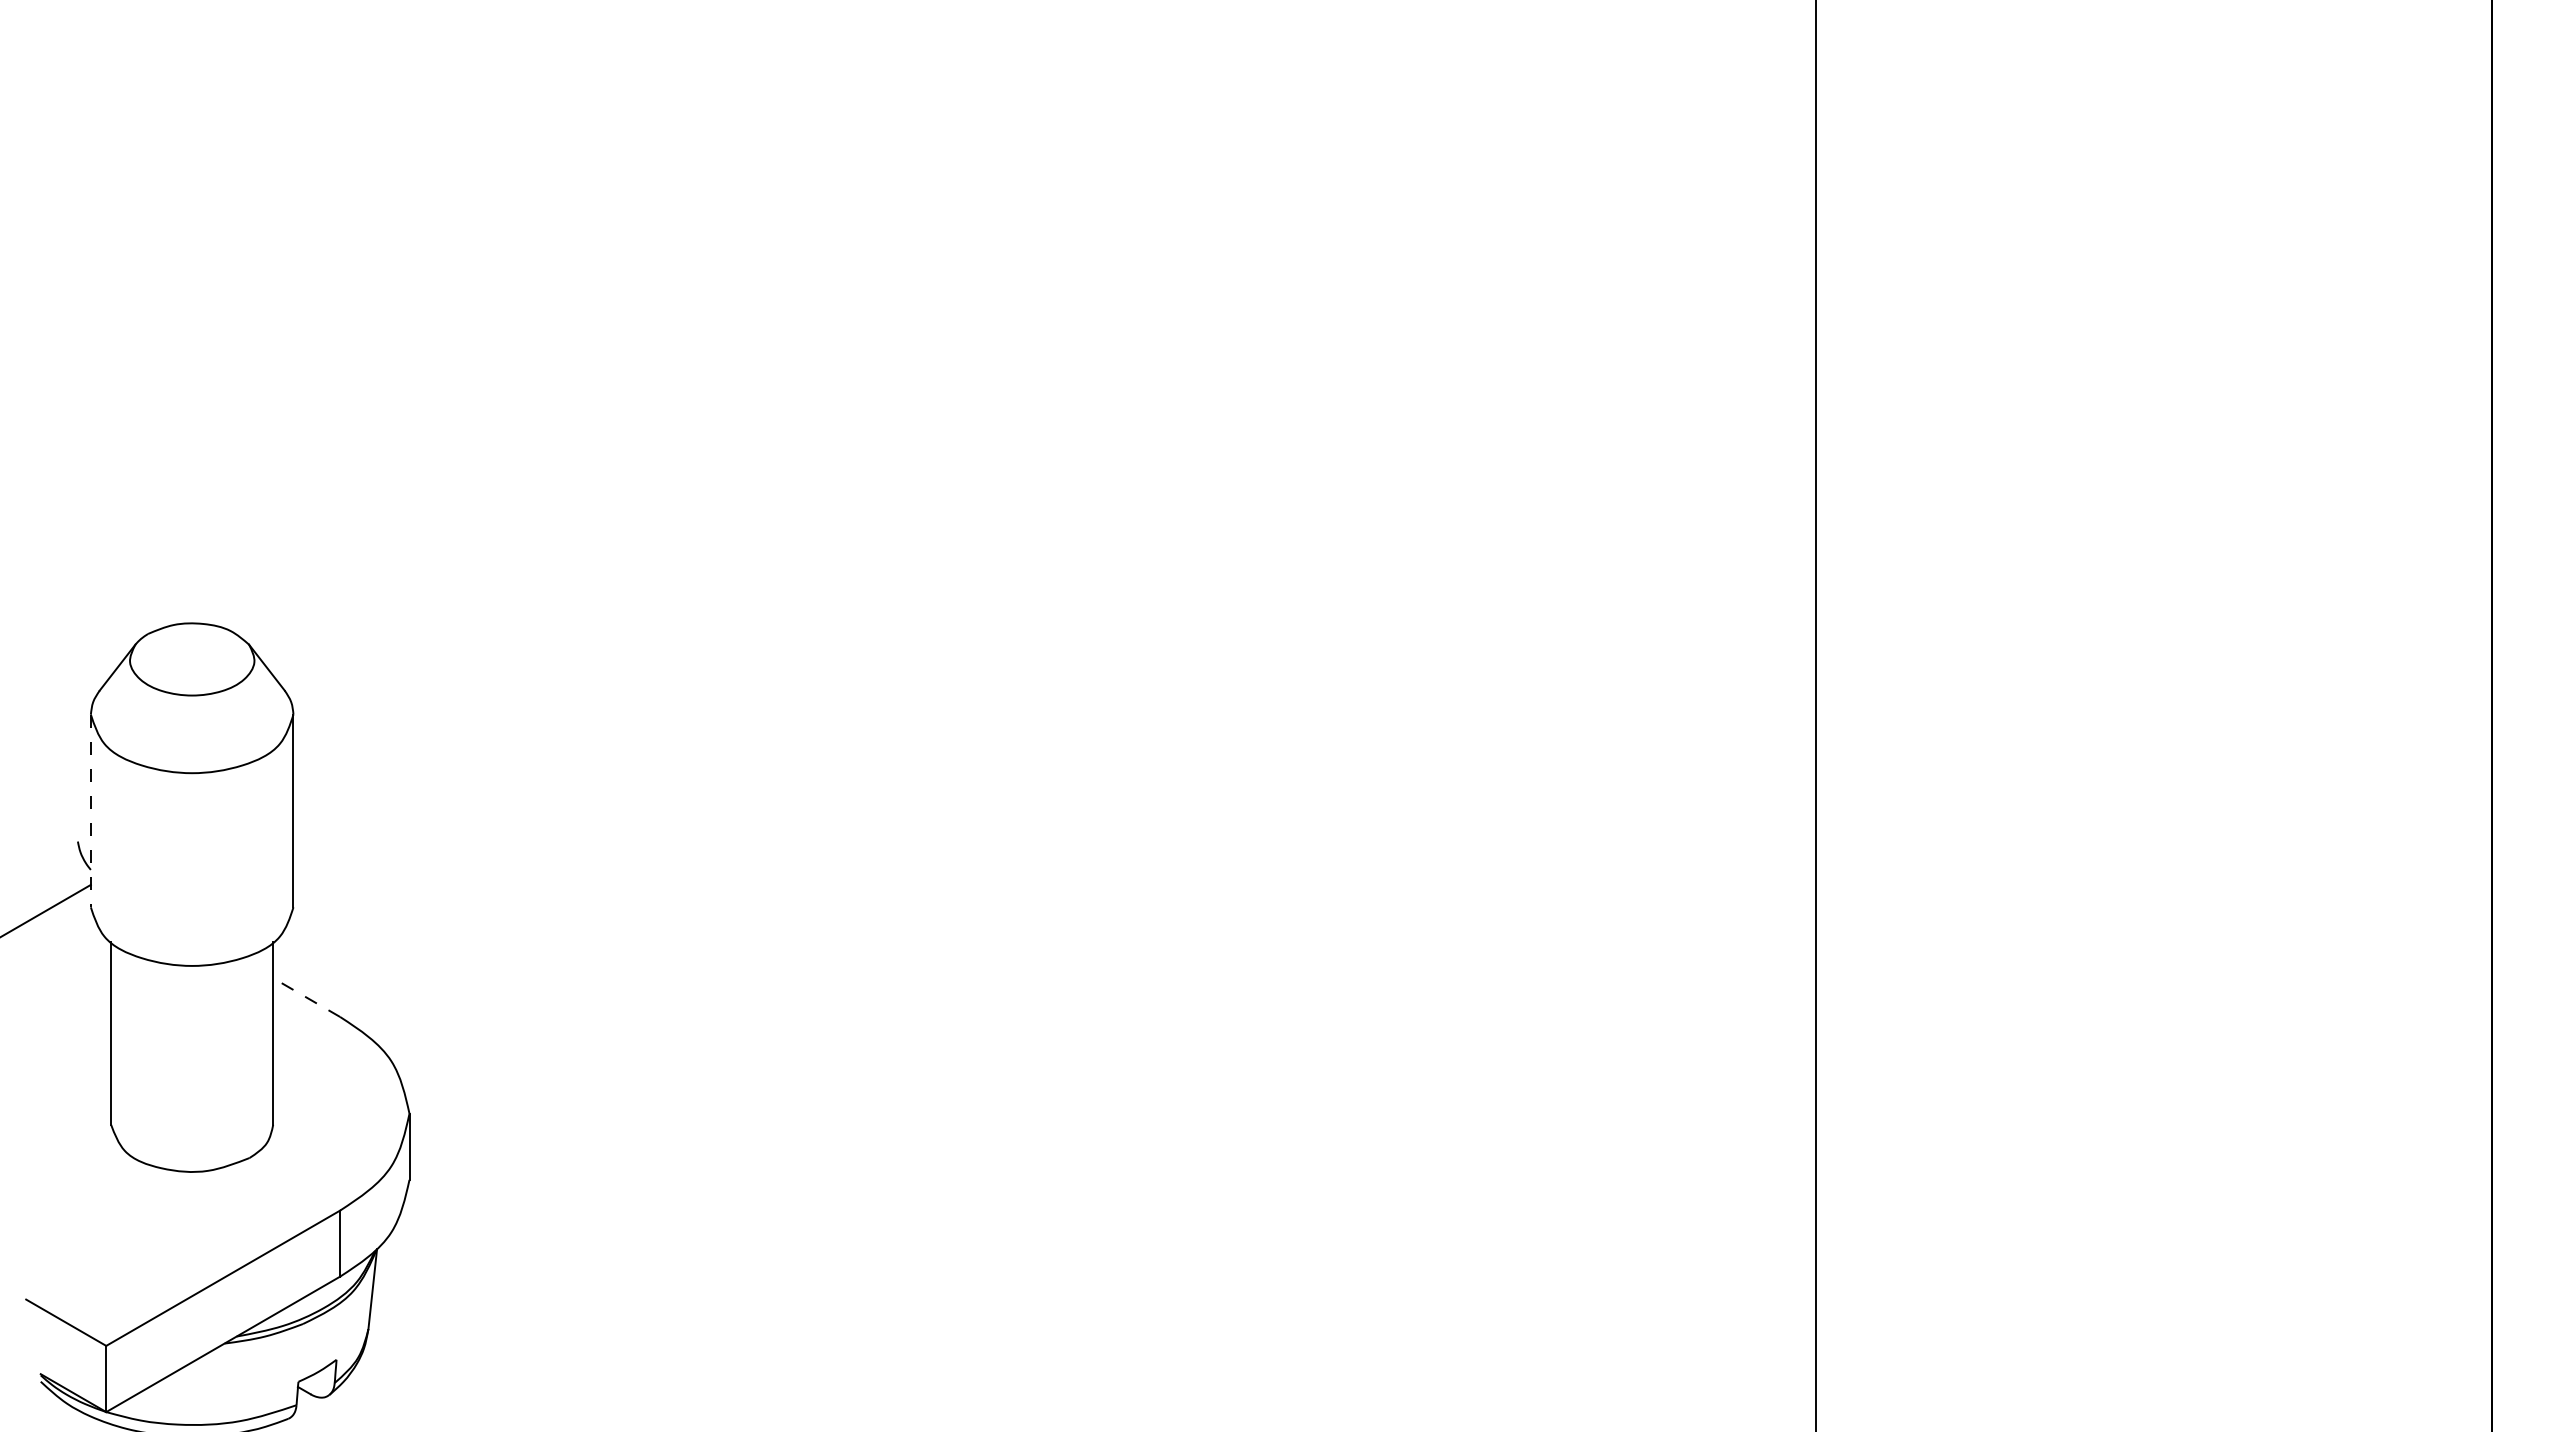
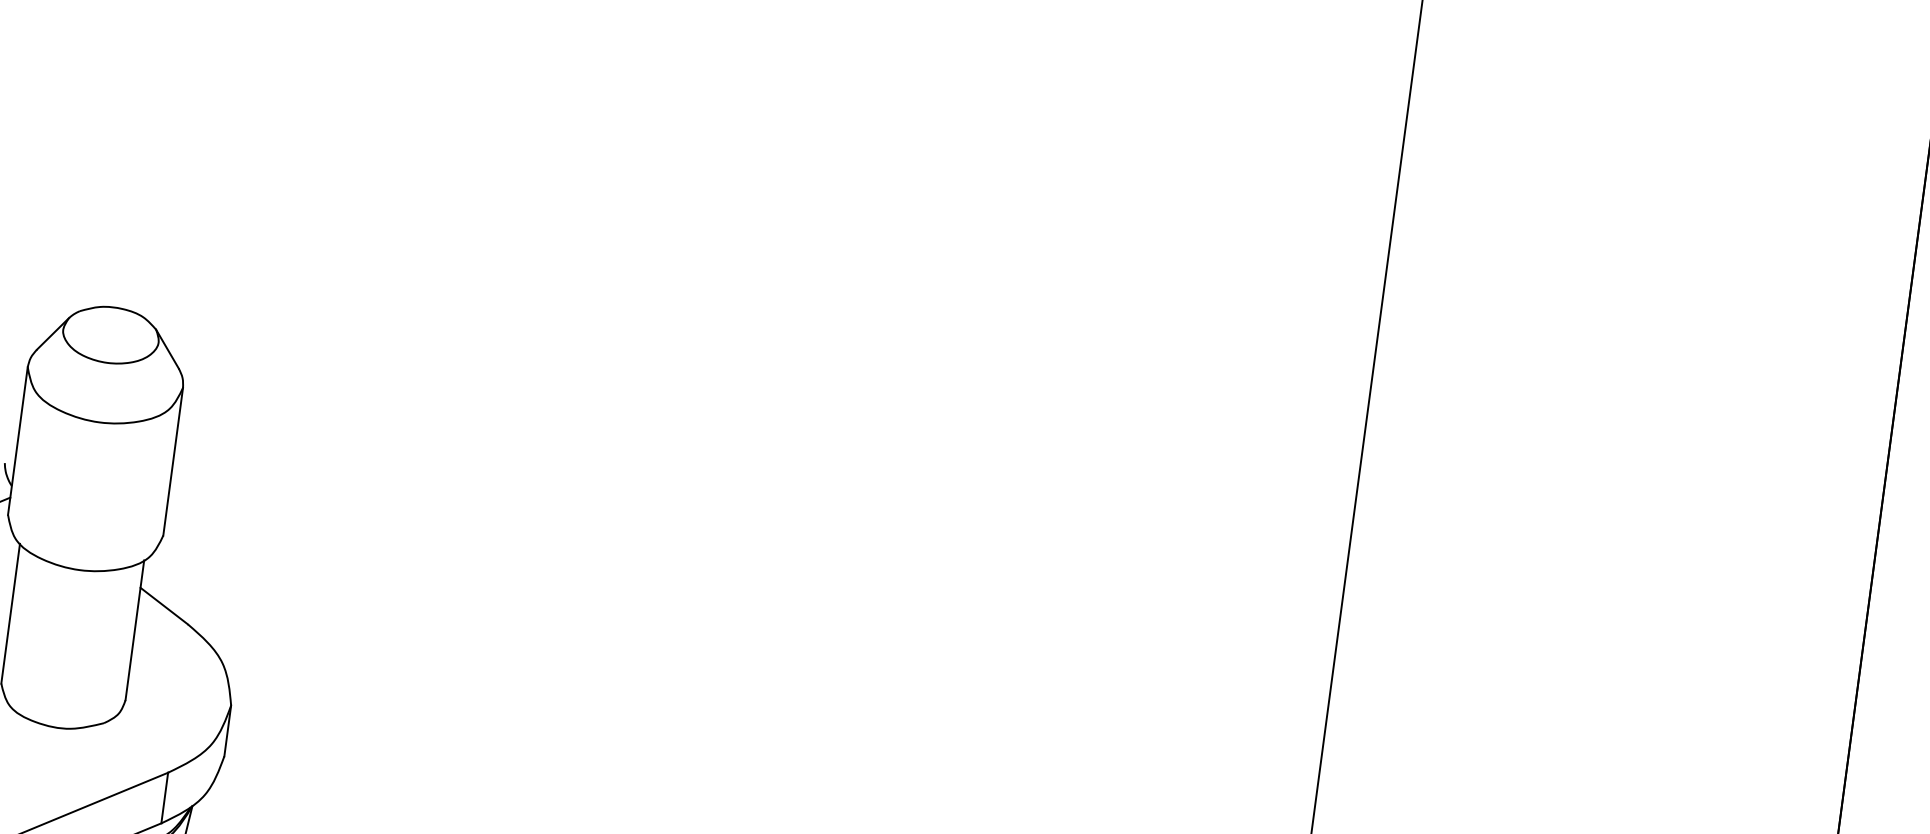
line: (90, 811) -> (17, 441), dashed -> solid
line: (306, 997) -> (164, 605), dashed -> solid

